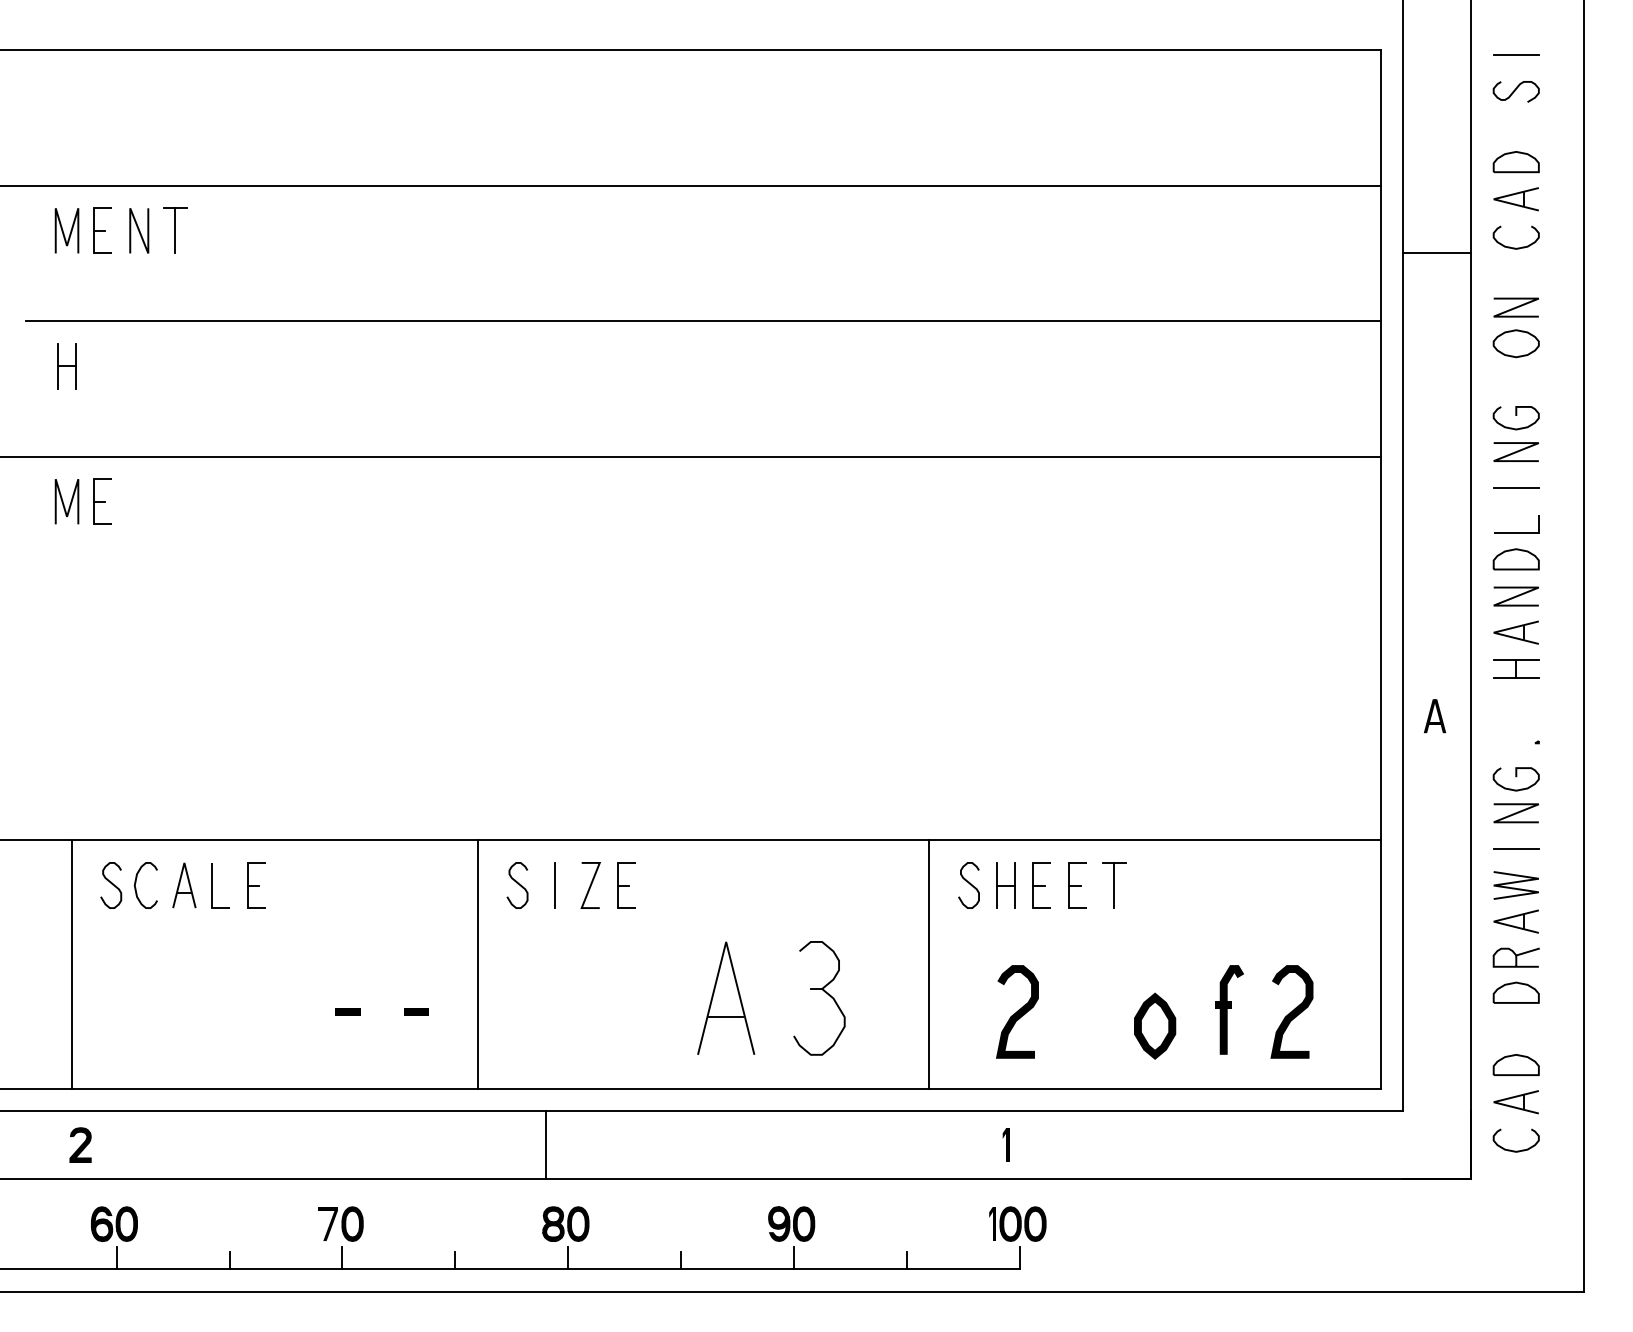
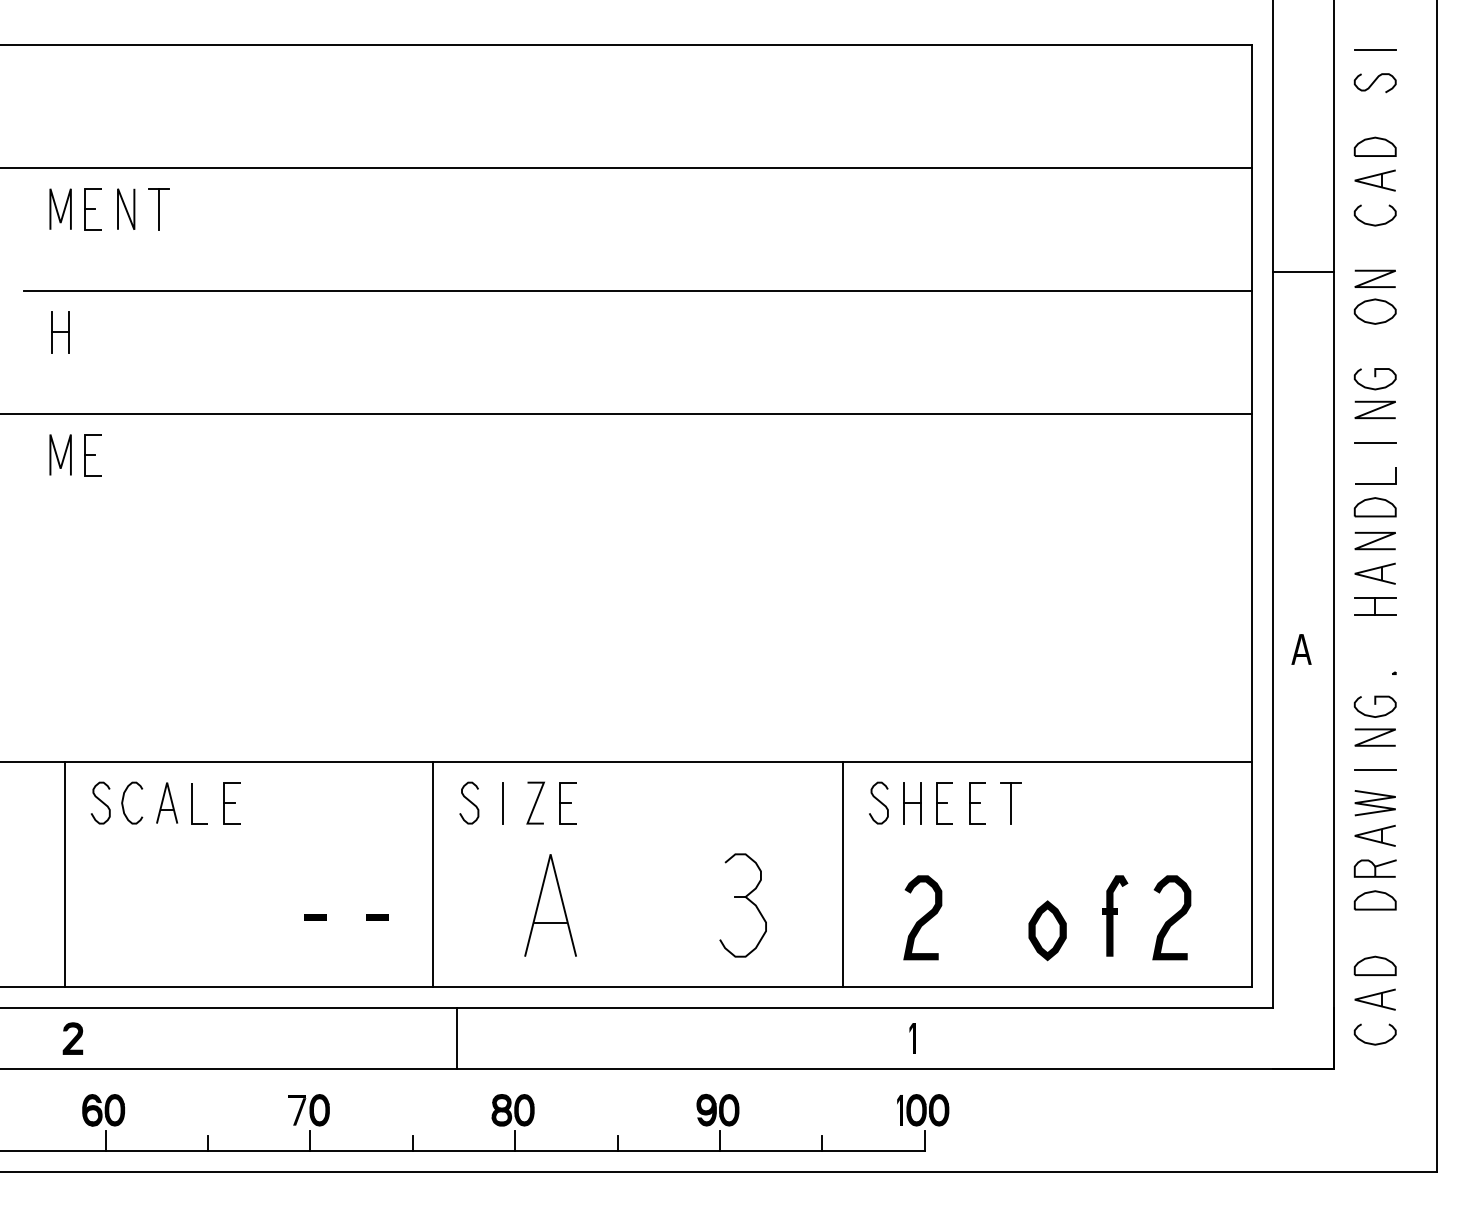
line: (1437, 253) -> (1303, 272), moved
part: (726, 997) -> (550, 904), moved
line: (545, 1144) -> (456, 1038), moved

